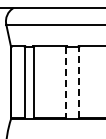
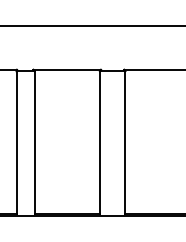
line: (66, 82) -> (100, 142), dashed -> solid
line: (79, 82) -> (126, 142), dashed -> solid

